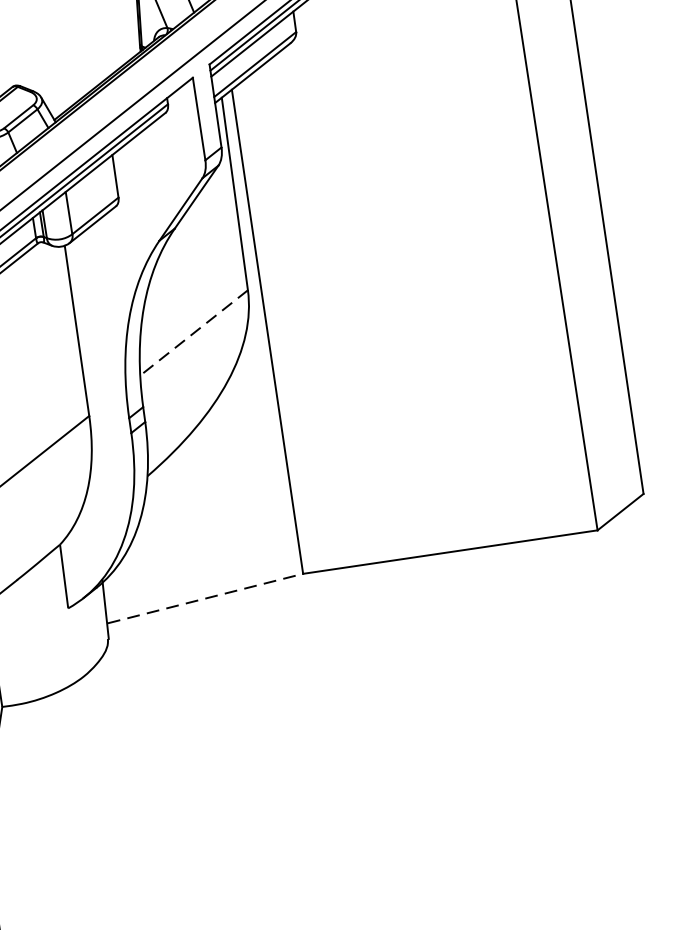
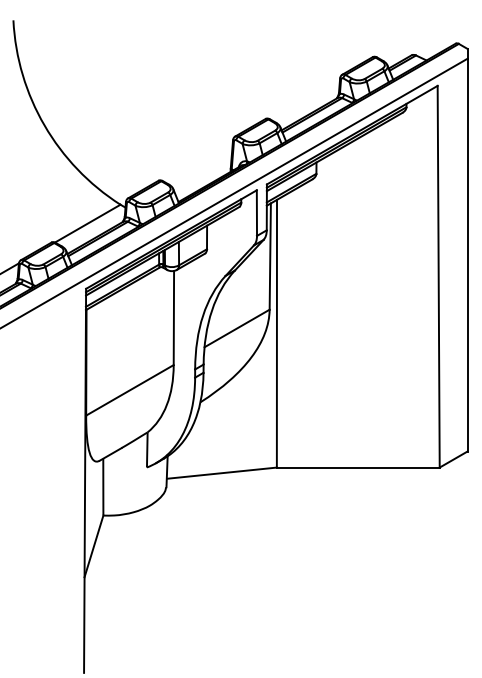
line: (194, 332) -> (237, 328), dashed -> solid
line: (206, 599) -> (222, 473), dashed -> solid

